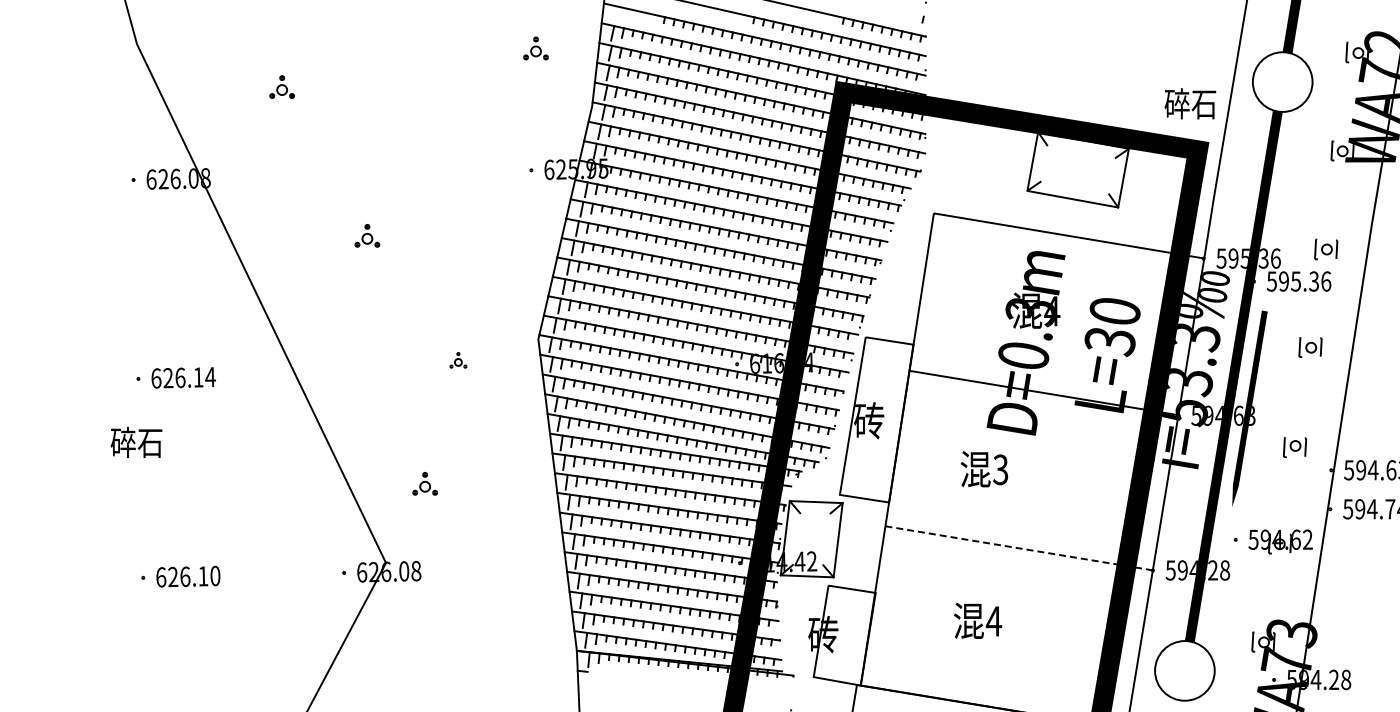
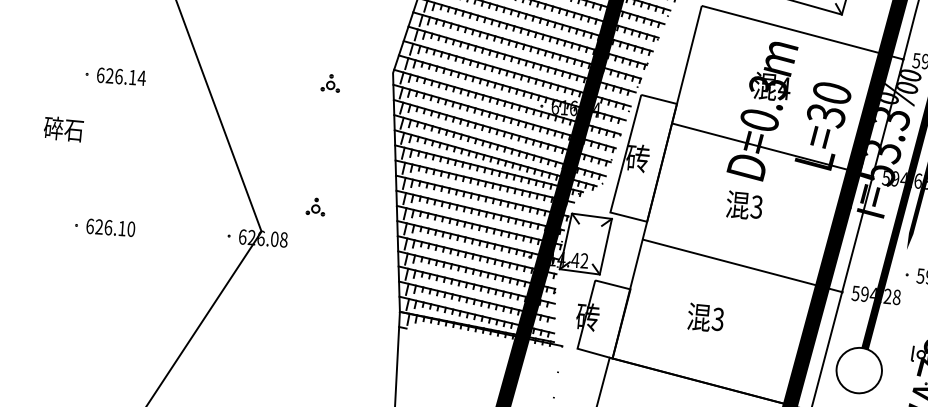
part: (458, 360) -> (331, 83), size x1.43
text: (136, 441) -> (63, 128), moved
text: (984, 469) -> (744, 205), moved
part: (424, 483) -> (315, 206), moved
line: (1019, 548) -> (742, 265), dashed -> solid
text: (993, 621) -> (717, 319), 4 -> 3

